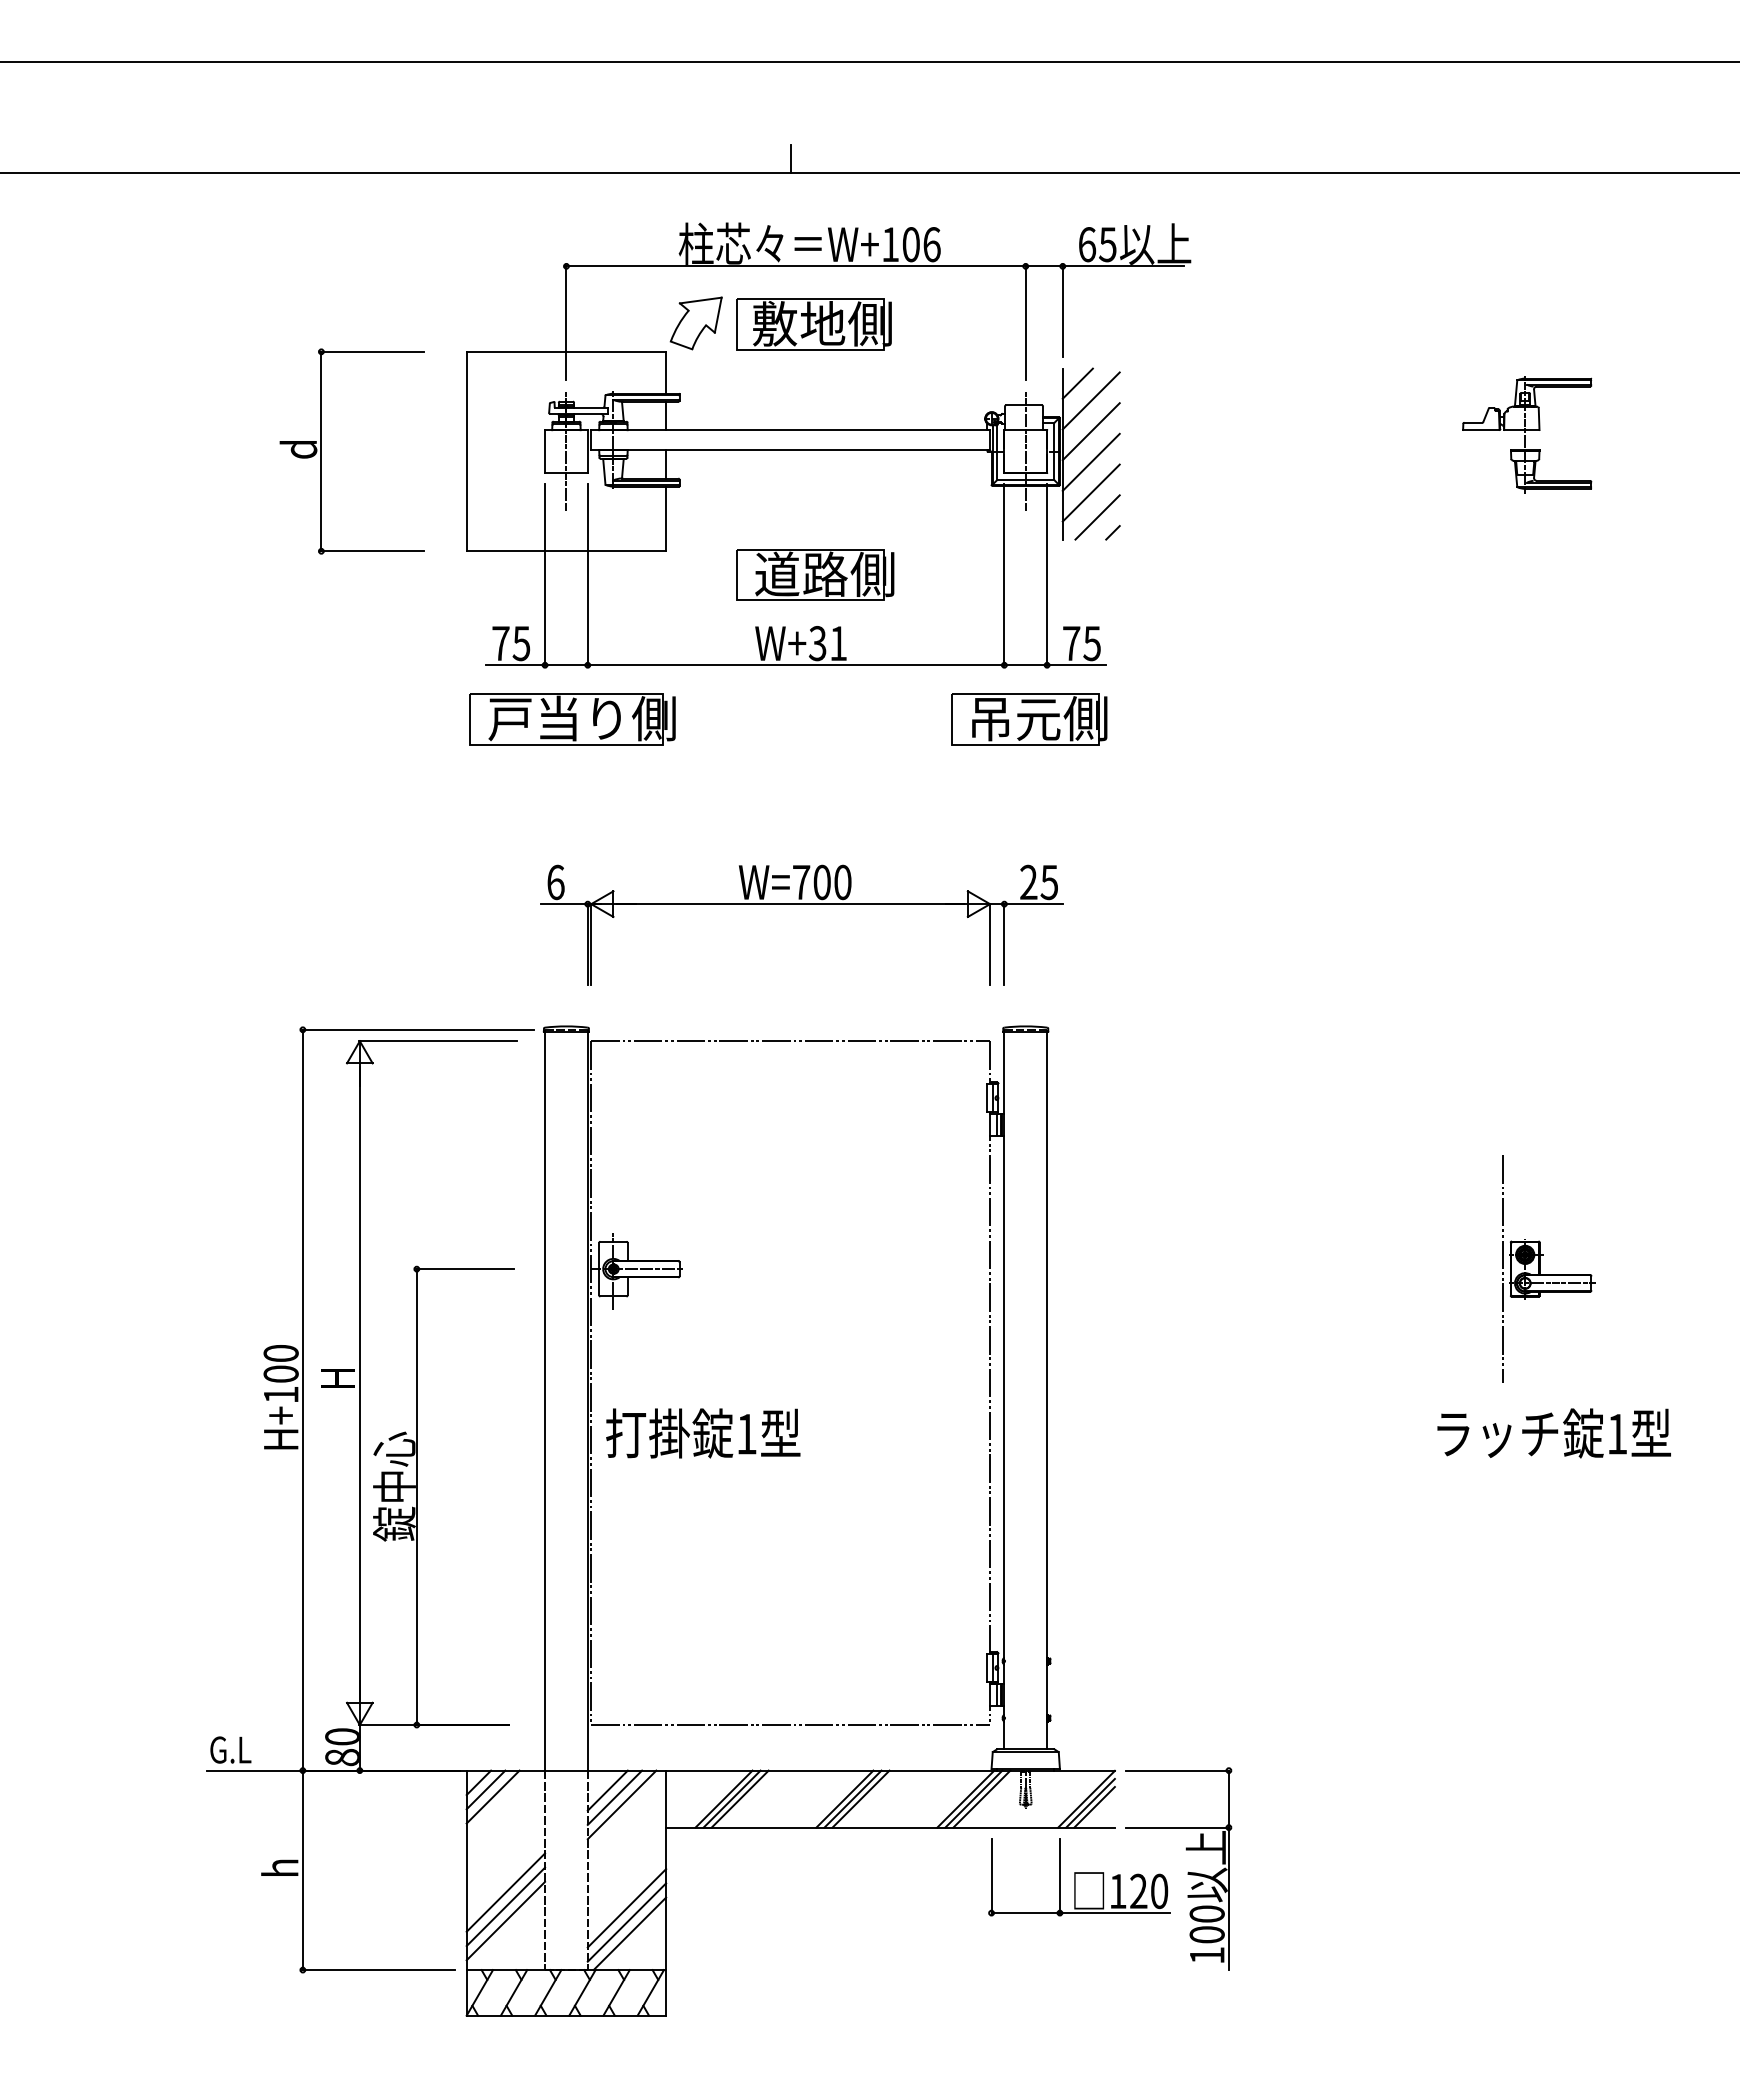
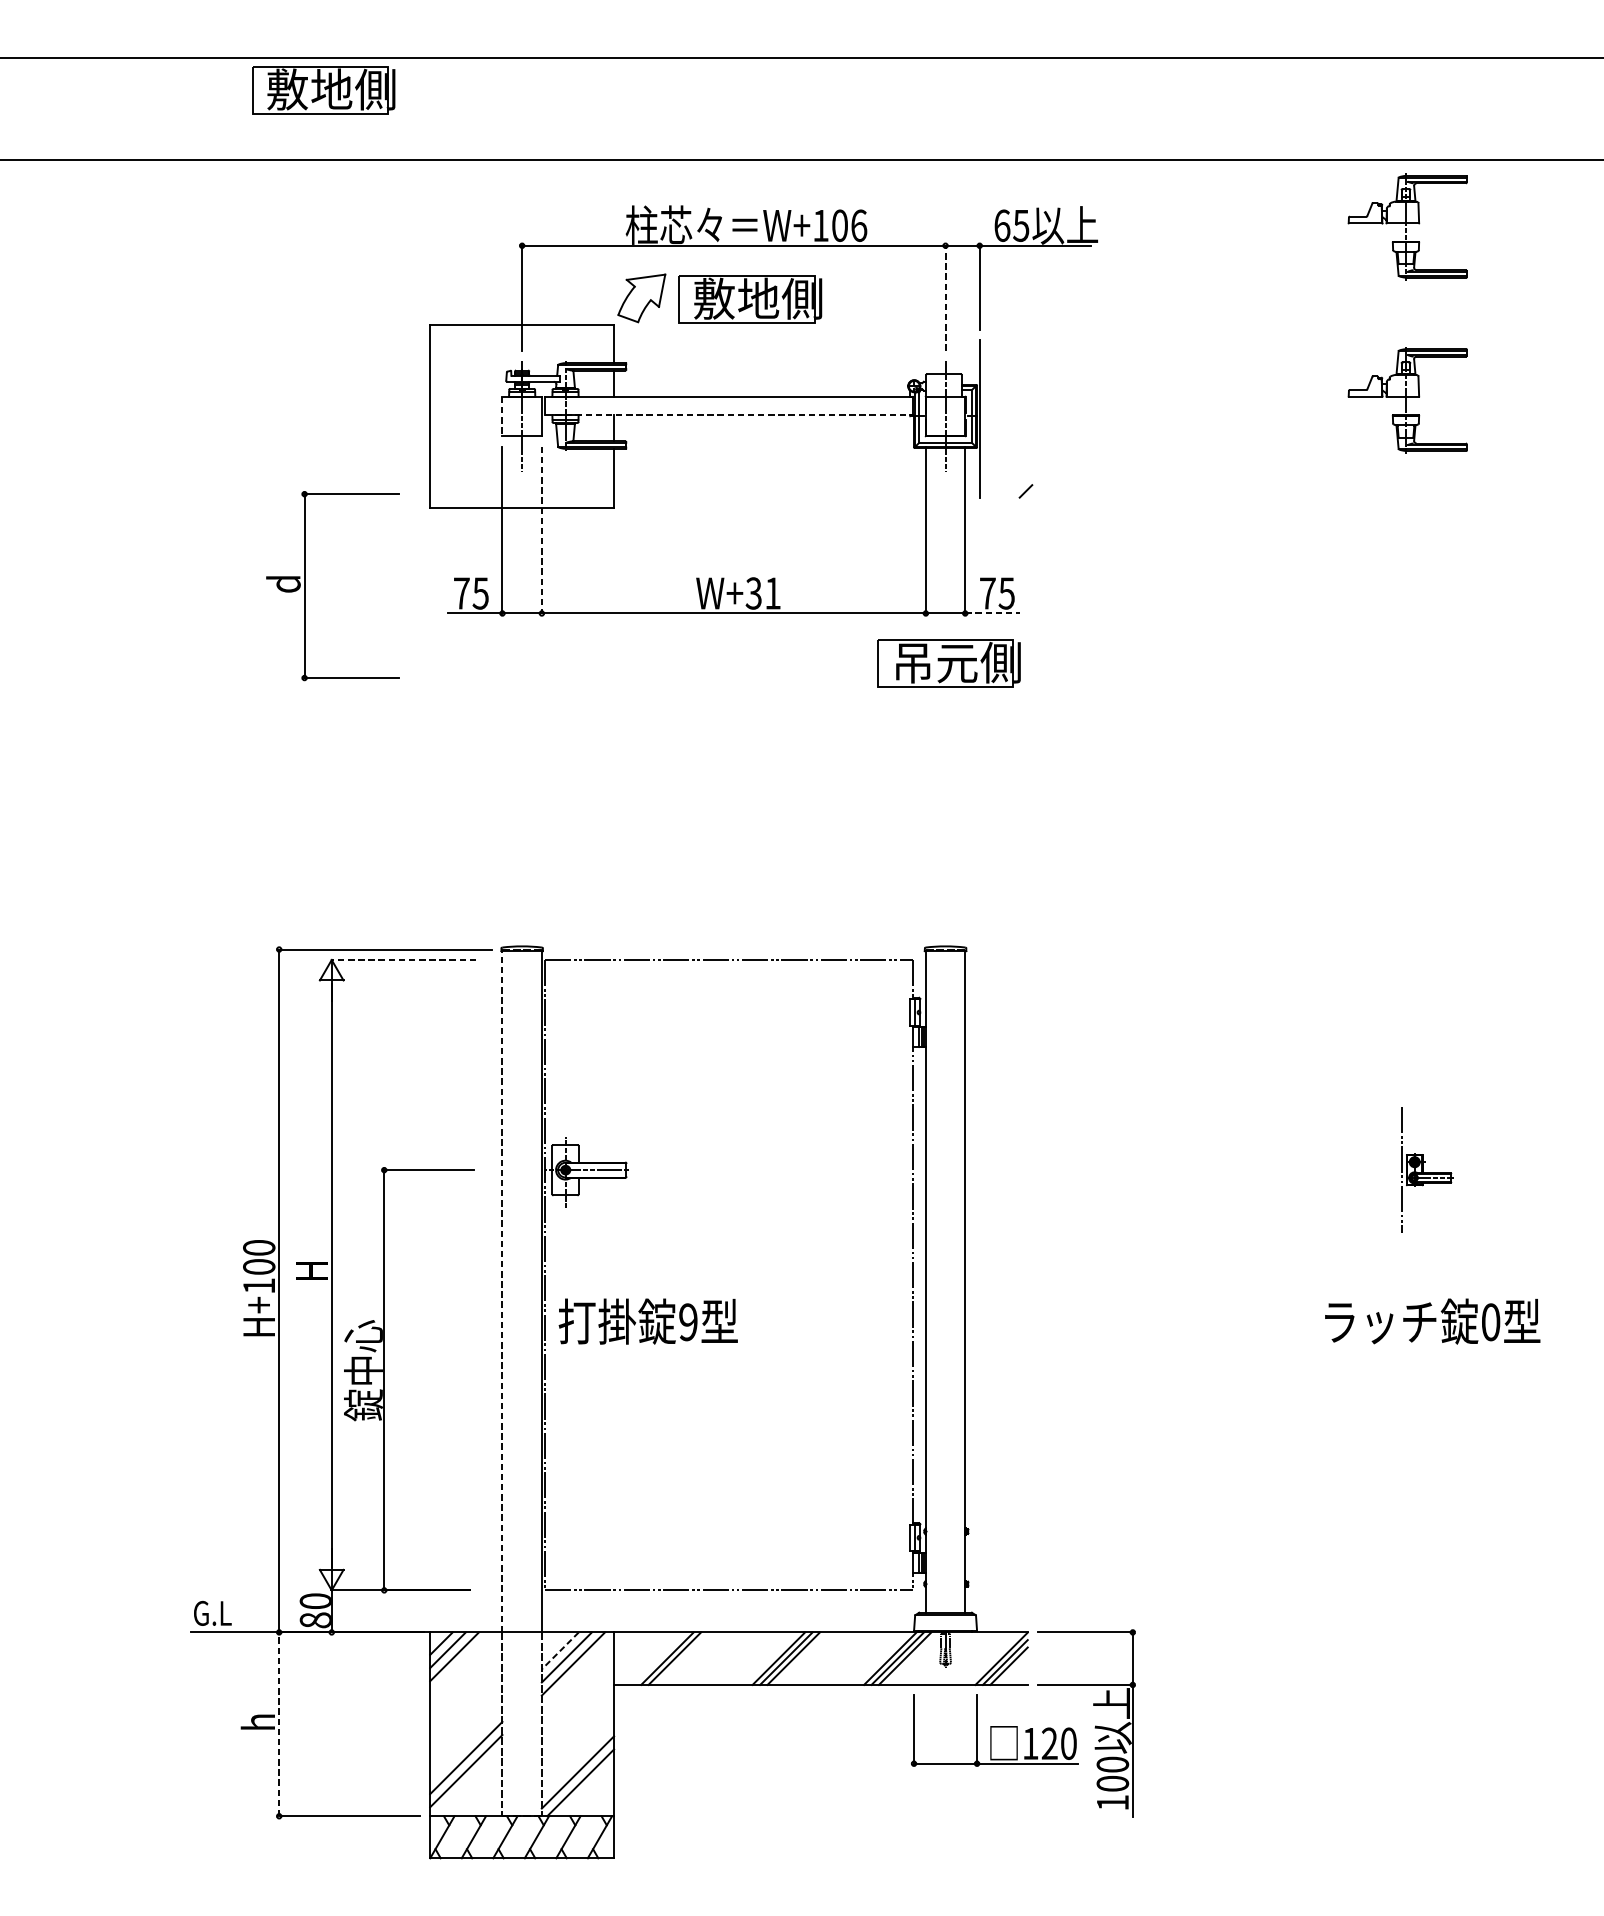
part: (350, 97) -> (323, 90), added
line: (790, 158) -> (728, 146), removed
part: (1527, 246) -> (1408, 227), added
line: (1025, 322) -> (945, 297), solid -> dashed
line: (1077, 383) -> (993, 353), removed
line: (1090, 400) -> (1005, 369), removed
line: (1090, 431) -> (1005, 398), removed
line: (791, 450) -> (729, 415), solid -> dashed
part: (321, 451) -> (304, 586), moved
line: (545, 452) -> (502, 417), solid -> dashed
line: (1090, 461) -> (1005, 425), removed
line: (1090, 492) -> (1005, 454), removed
line: (1097, 517) -> (1011, 477), removed
part: (815, 574) -> (751, 529), removed
line: (587, 575) -> (541, 530), solid -> dashed
line: (1077, 665) -> (993, 613), solid -> dashed
part: (572, 719) -> (527, 663), removed
part: (801, 904) -> (738, 834), removed
line: (437, 1041) -> (403, 960), solid -> dashed
part: (1548, 1268) -> (1427, 1169), size x0.6
line: (545, 1400) -> (502, 1291), solid -> dashed
text: (746, 1433) -> (688, 1321), 1 -> 9
text: (1617, 1433) -> (1491, 1321), 1 -> 0
line: (607, 1791) -> (560, 1651), solid -> dashed
line: (739, 1798) -> (681, 1658), removed
line: (302, 1870) -> (278, 1724), solid -> dashed
line: (505, 1892) -> (466, 1744), removed
line: (626, 1908) -> (577, 1759), removed

